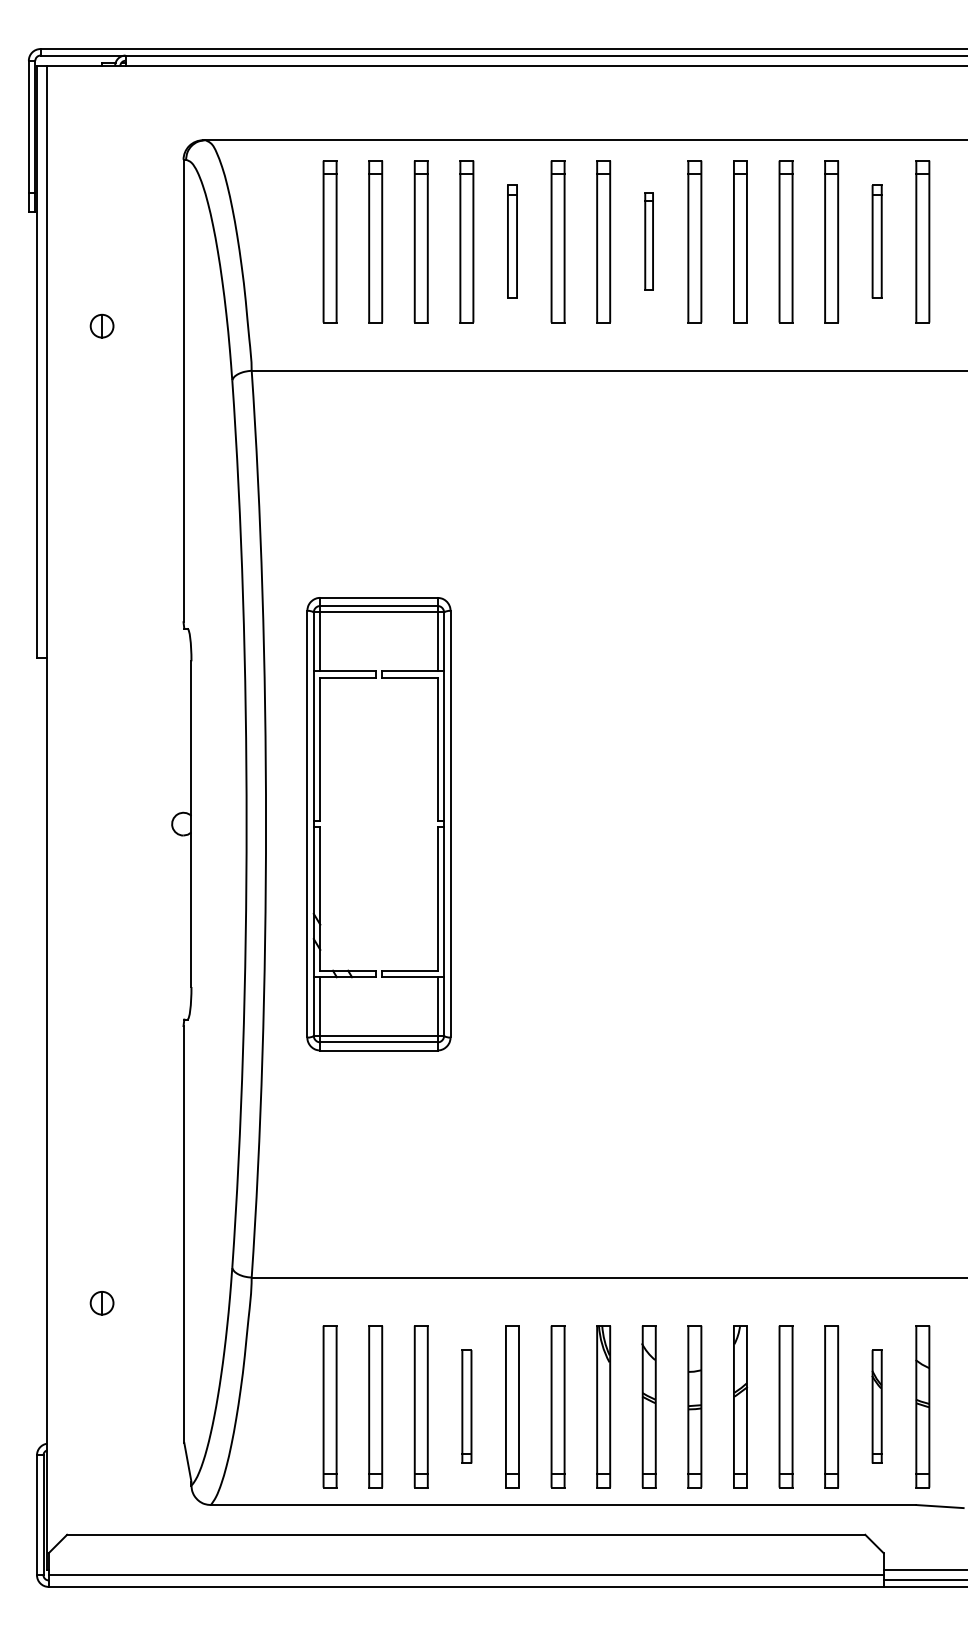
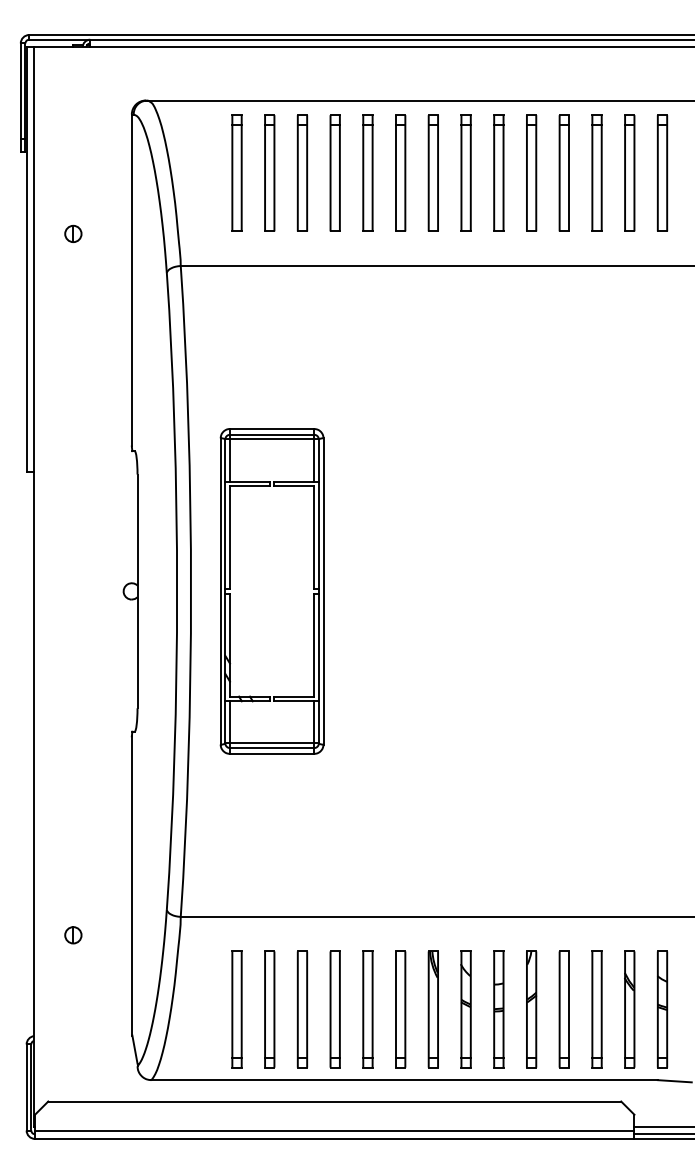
part: (512, 241) -> (367, 173), size x1.43
part: (648, 241) -> (465, 173), size x1.67
part: (876, 241) -> (629, 173), size x1.43
part: (466, 1406) -> (334, 1009), size x1.43
part: (876, 1406) -> (629, 1009), size x1.43

